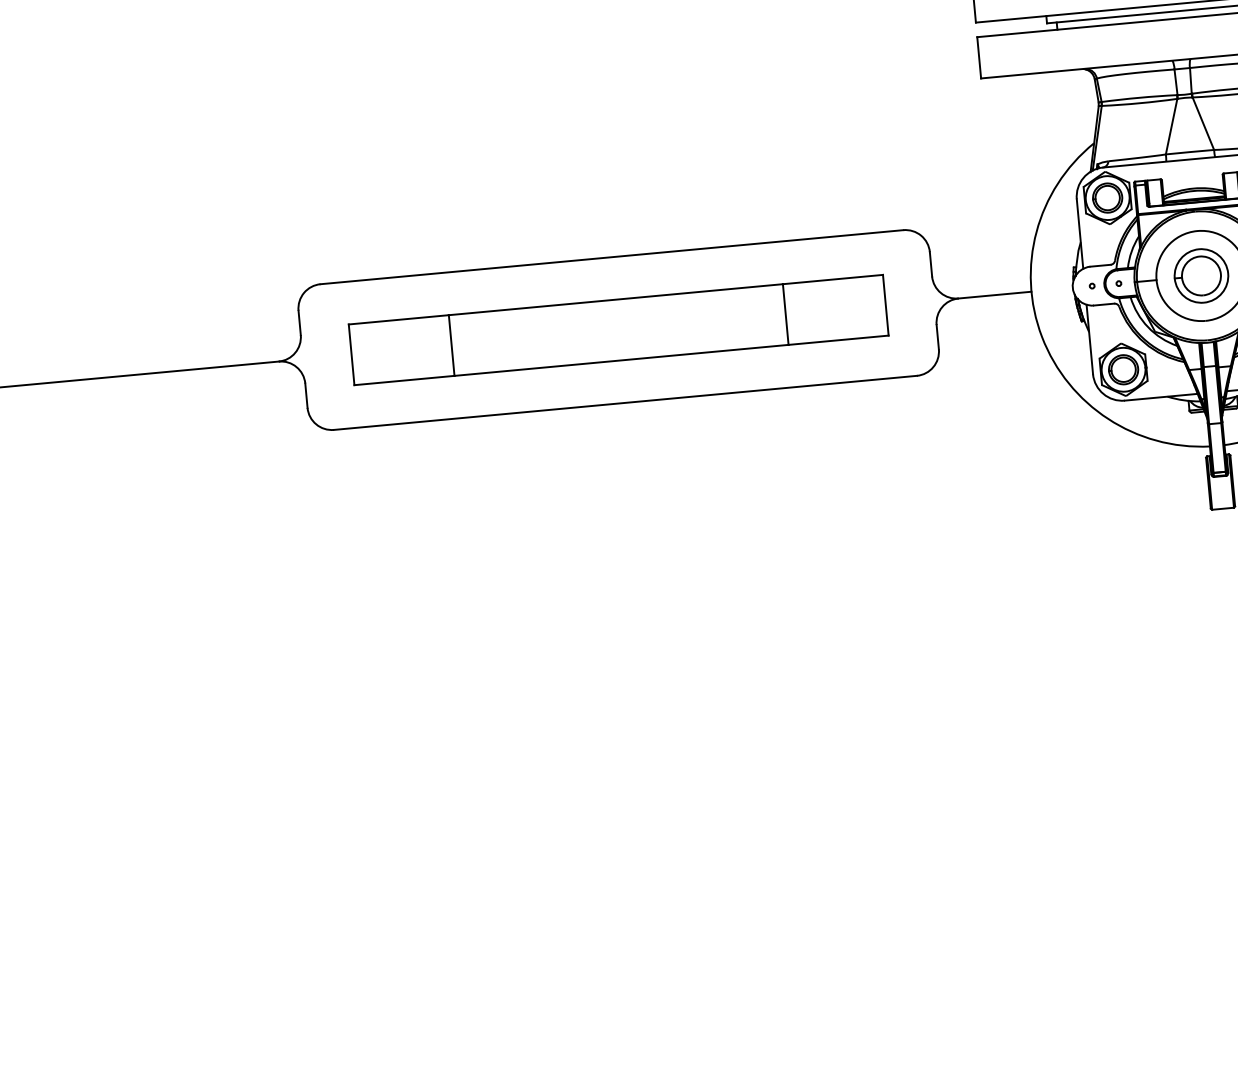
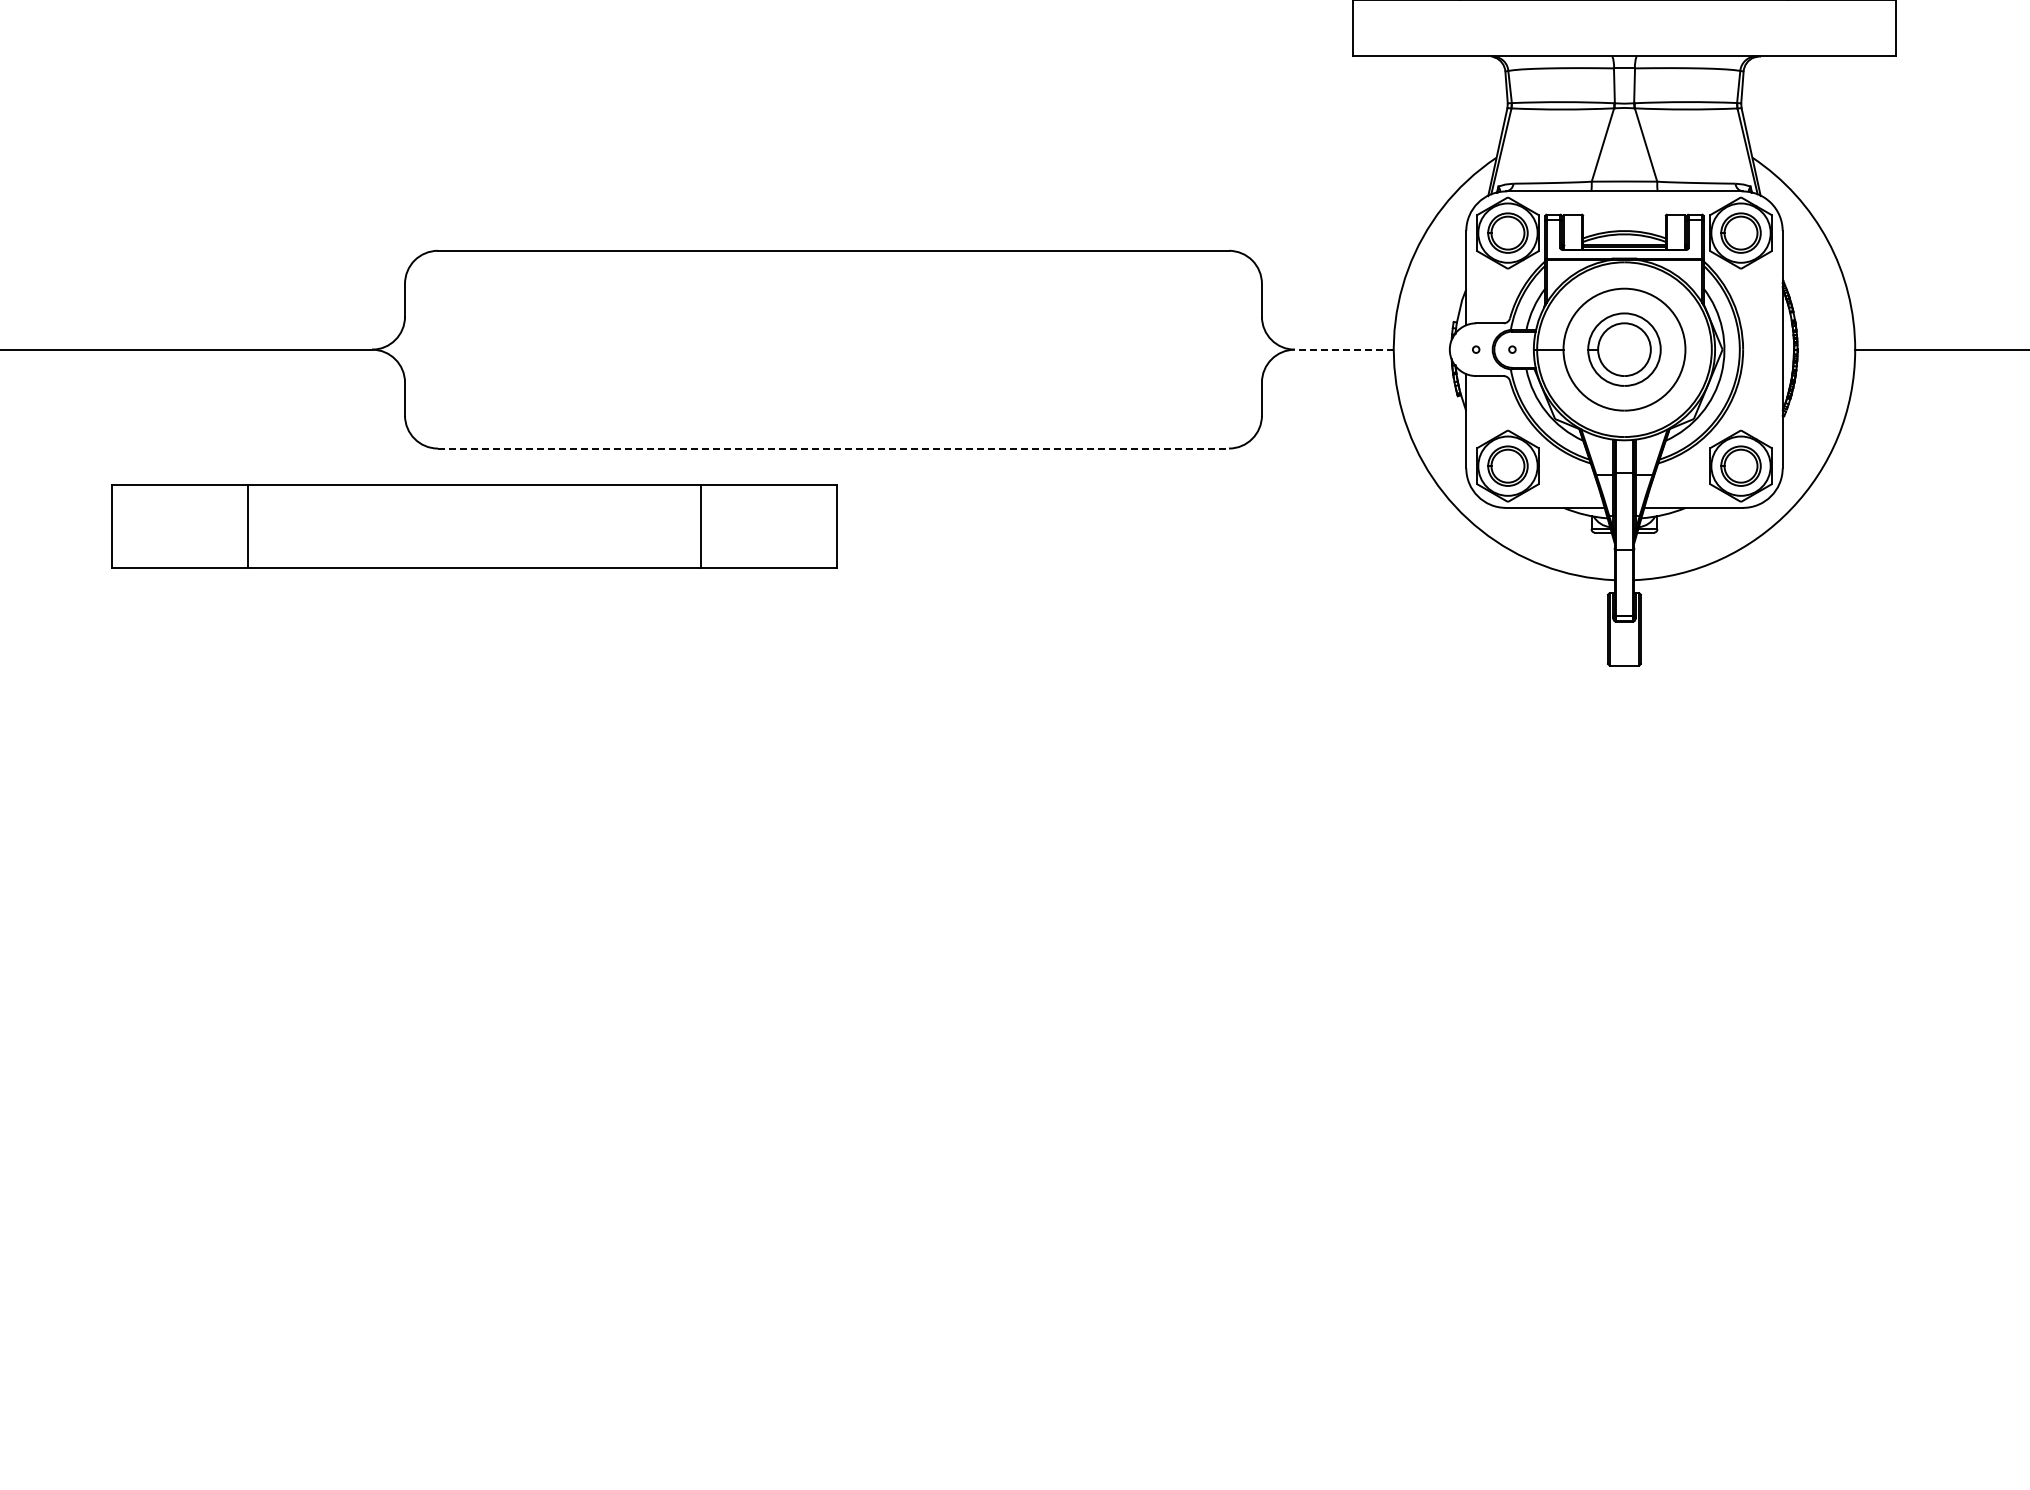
line: (994, 295) -> (1343, 349), solid -> dashed
part: (618, 329) -> (474, 526), moved
line: (625, 402) -> (833, 448), solid -> dashed

